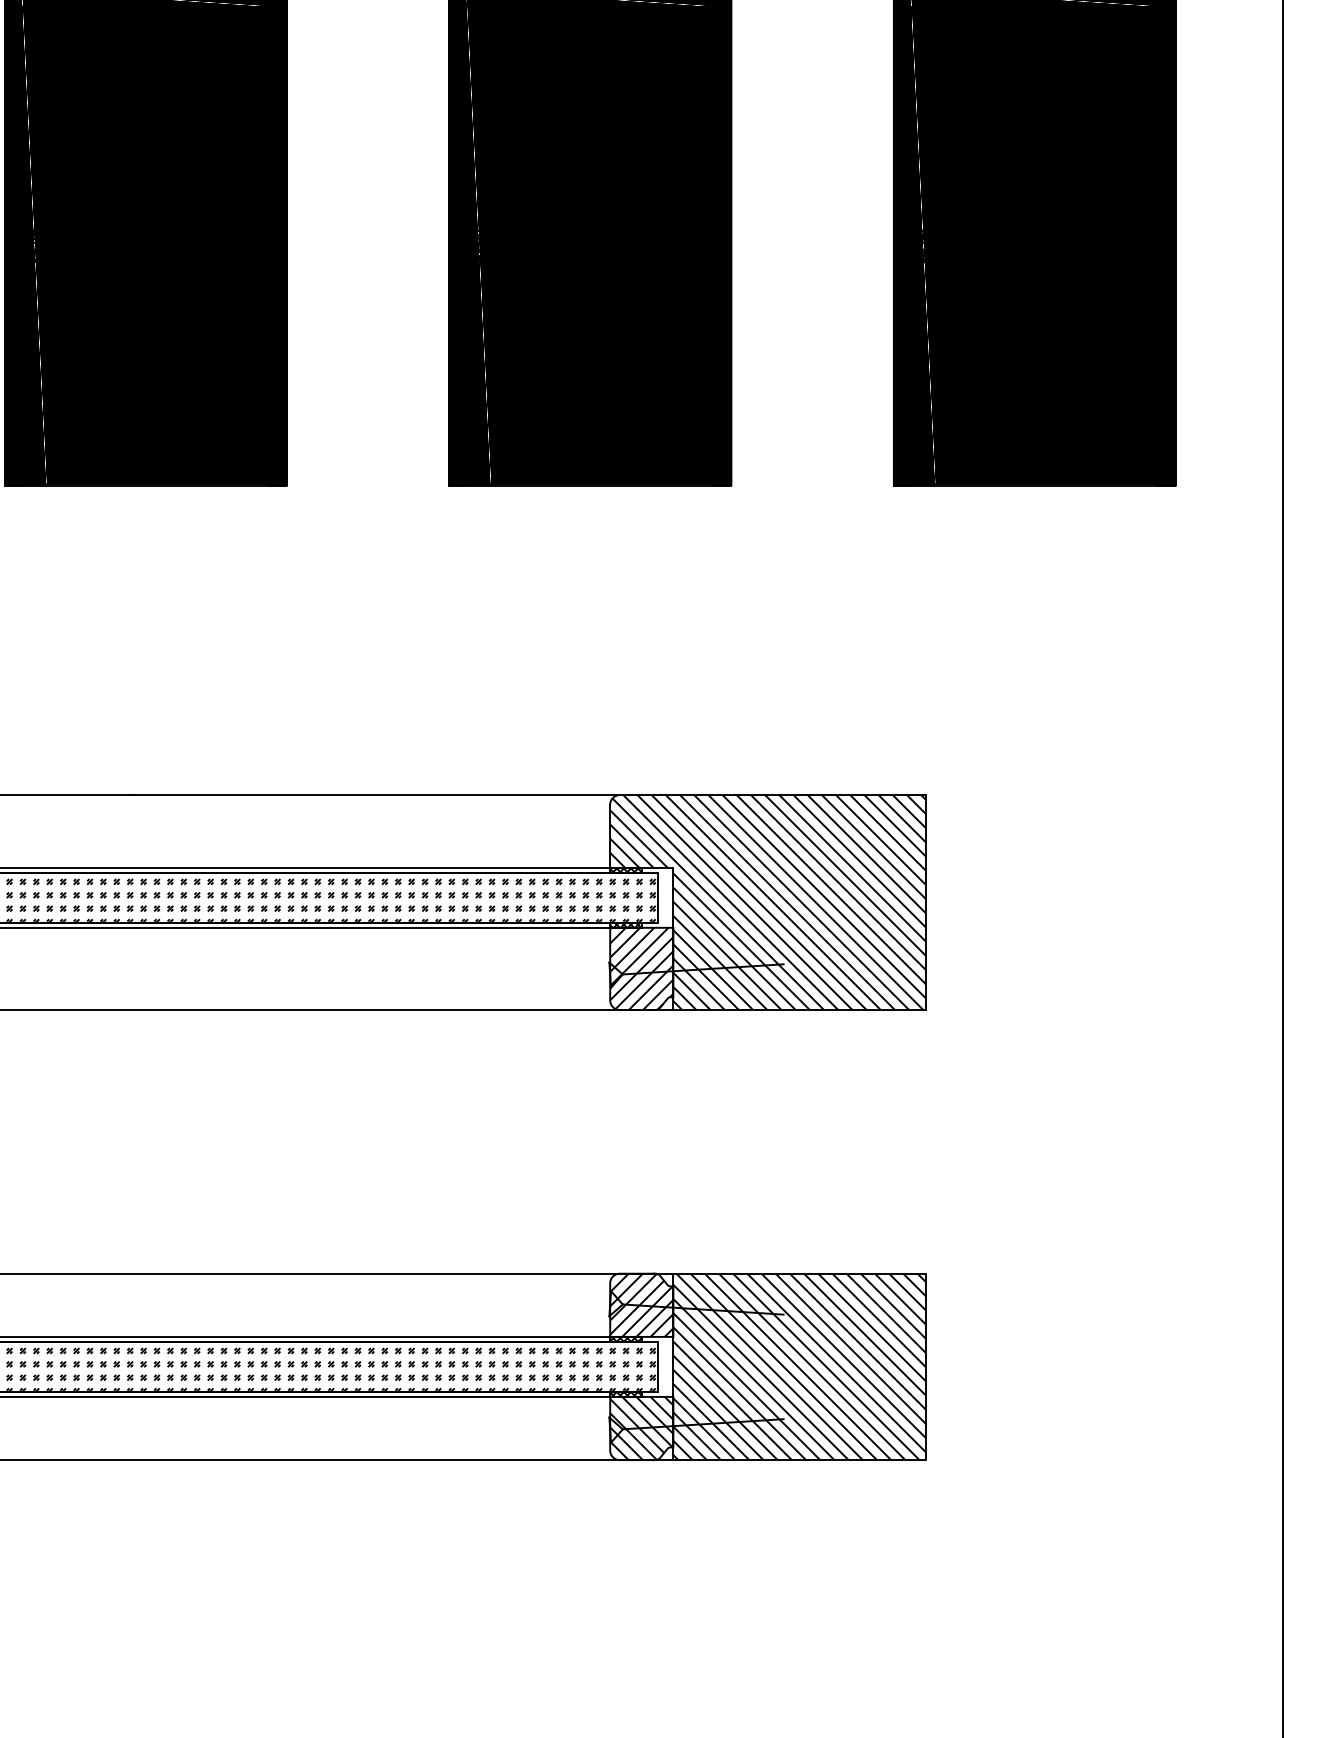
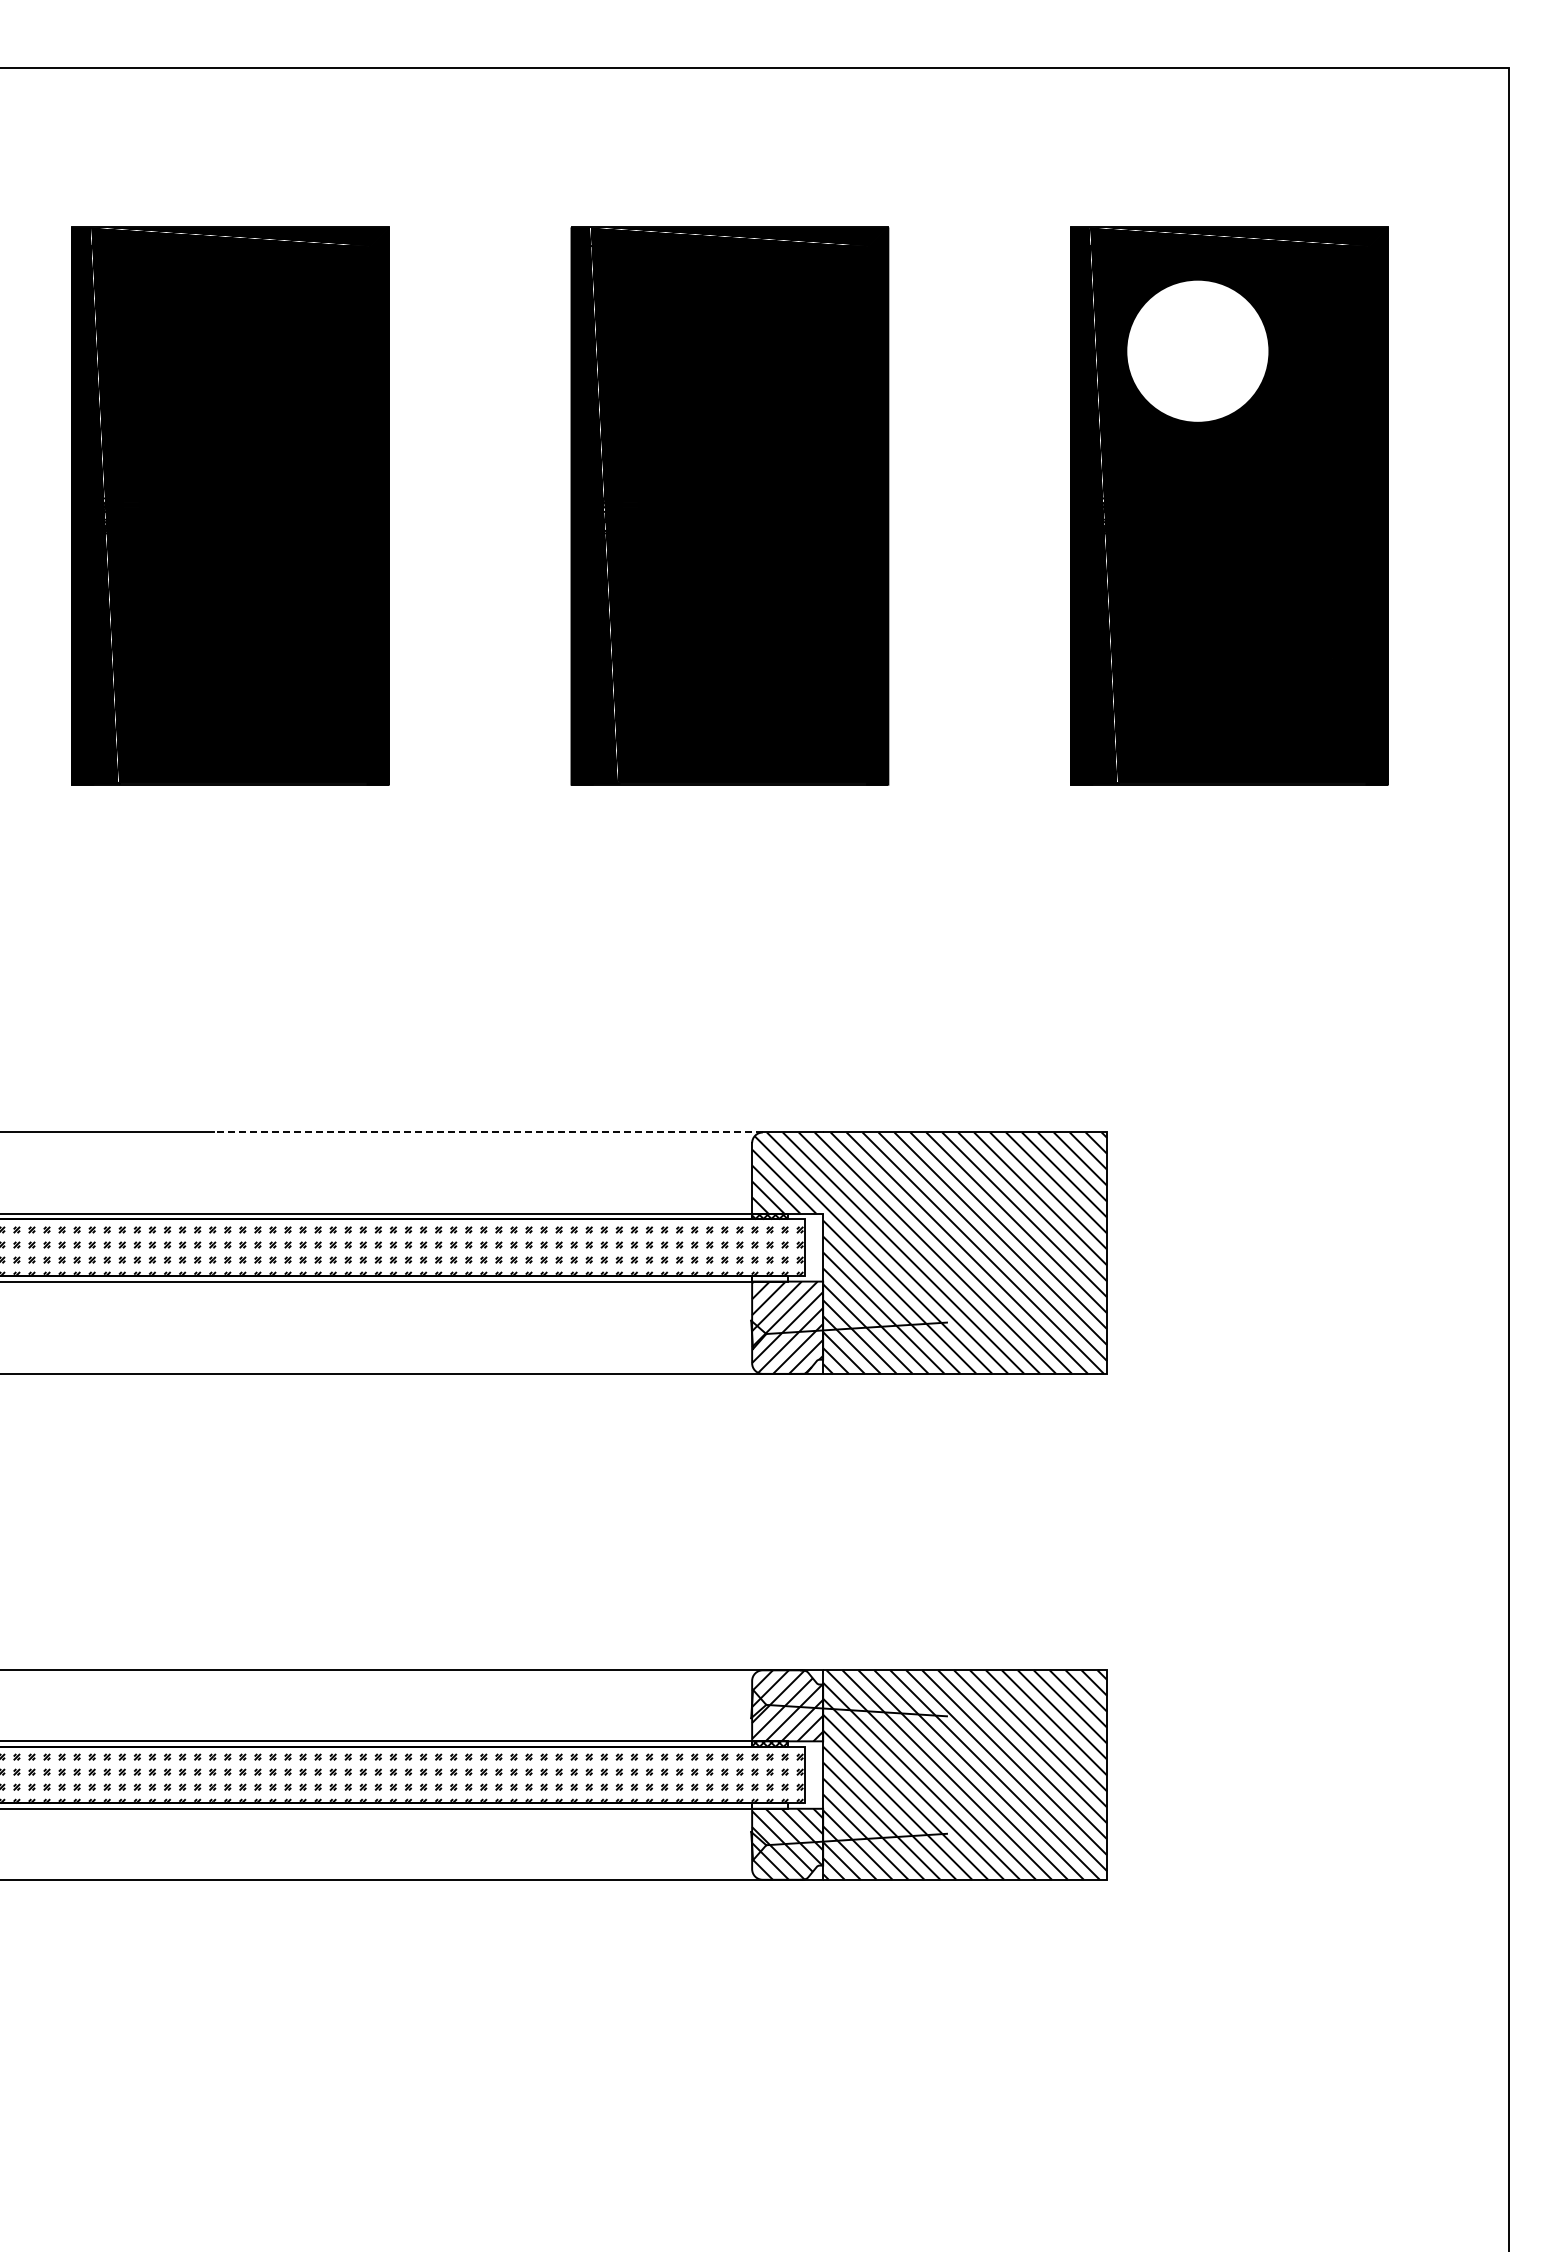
fill: (1006, 99) -> (1197, 350), removed
line: (375, 795) -> (488, 1132), solid -> dashed
hatch: (625, 925) -> (769, 1278), removed
hatch: (625, 1393) -> (769, 1805), removed

